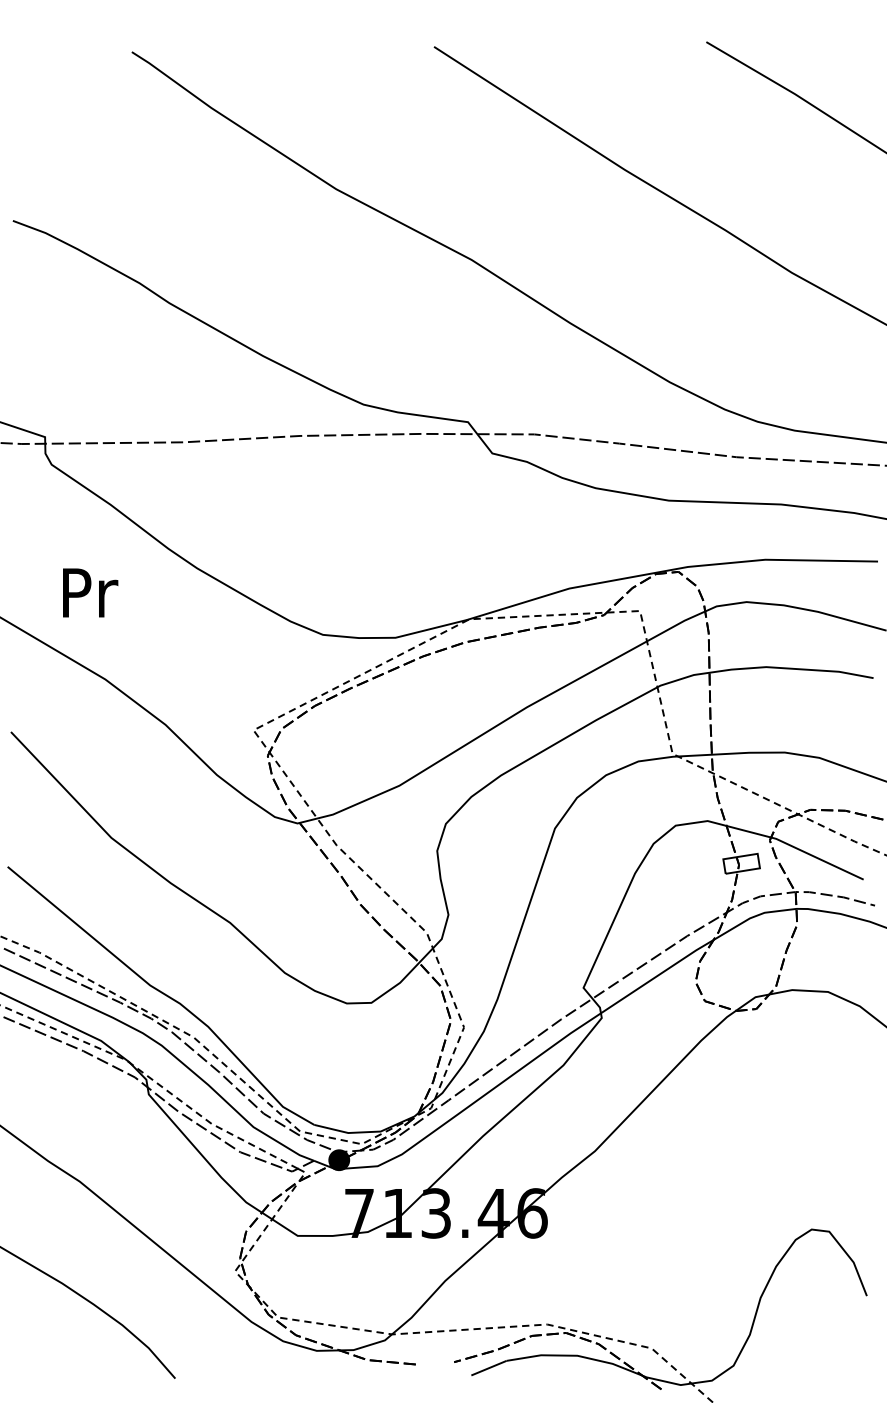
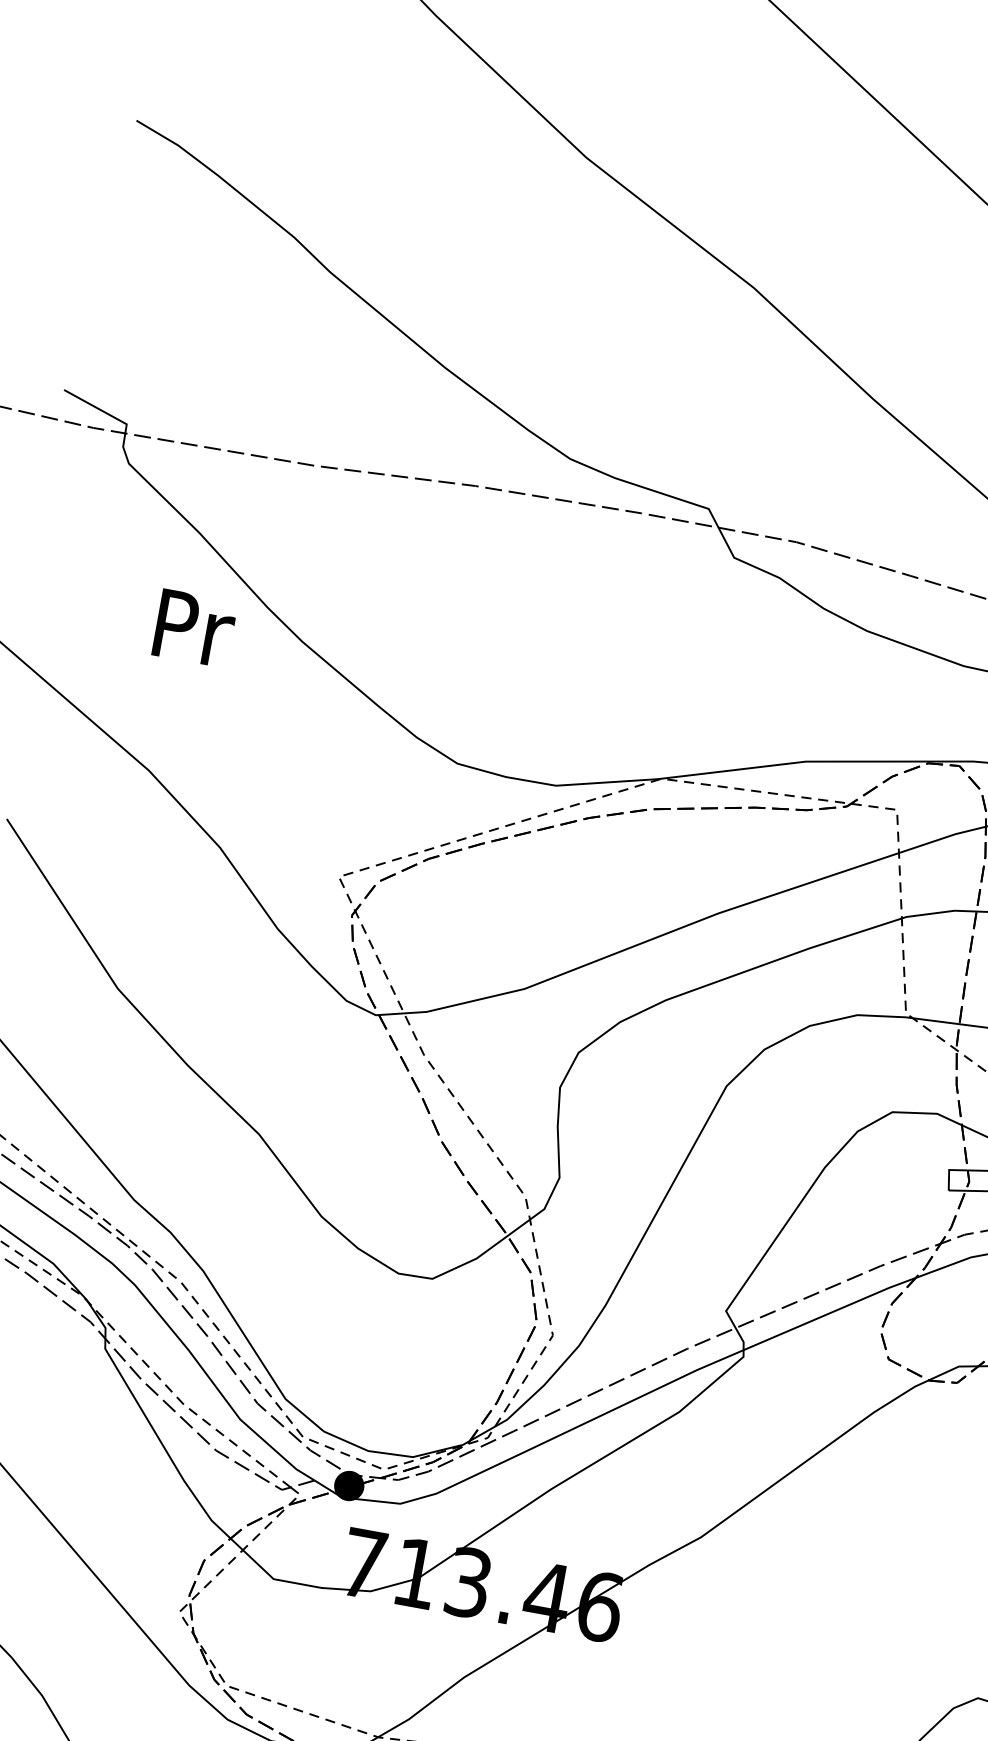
text: (90, 592) -> (194, 627), moved

